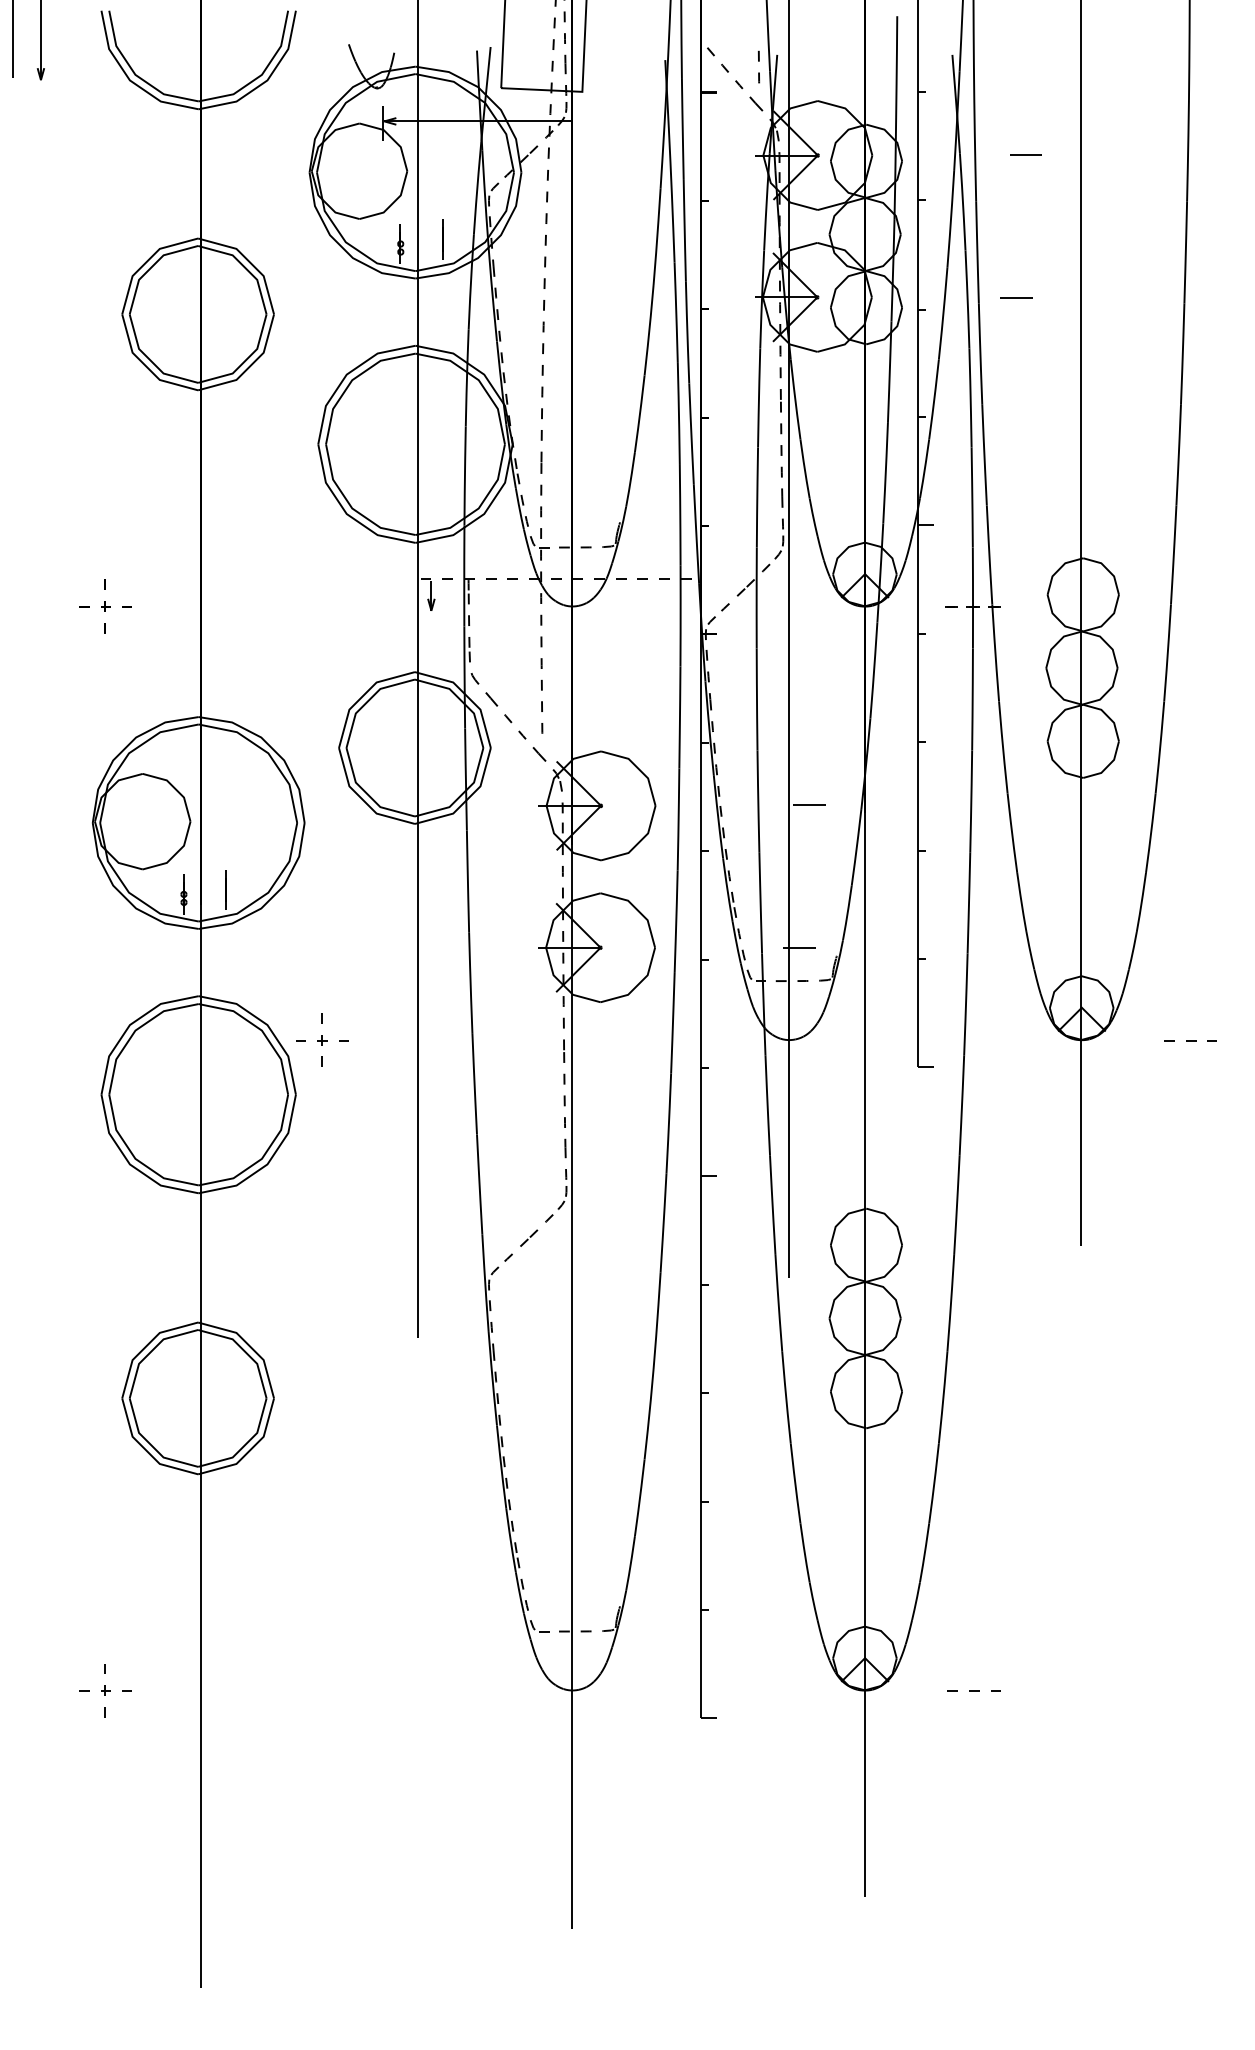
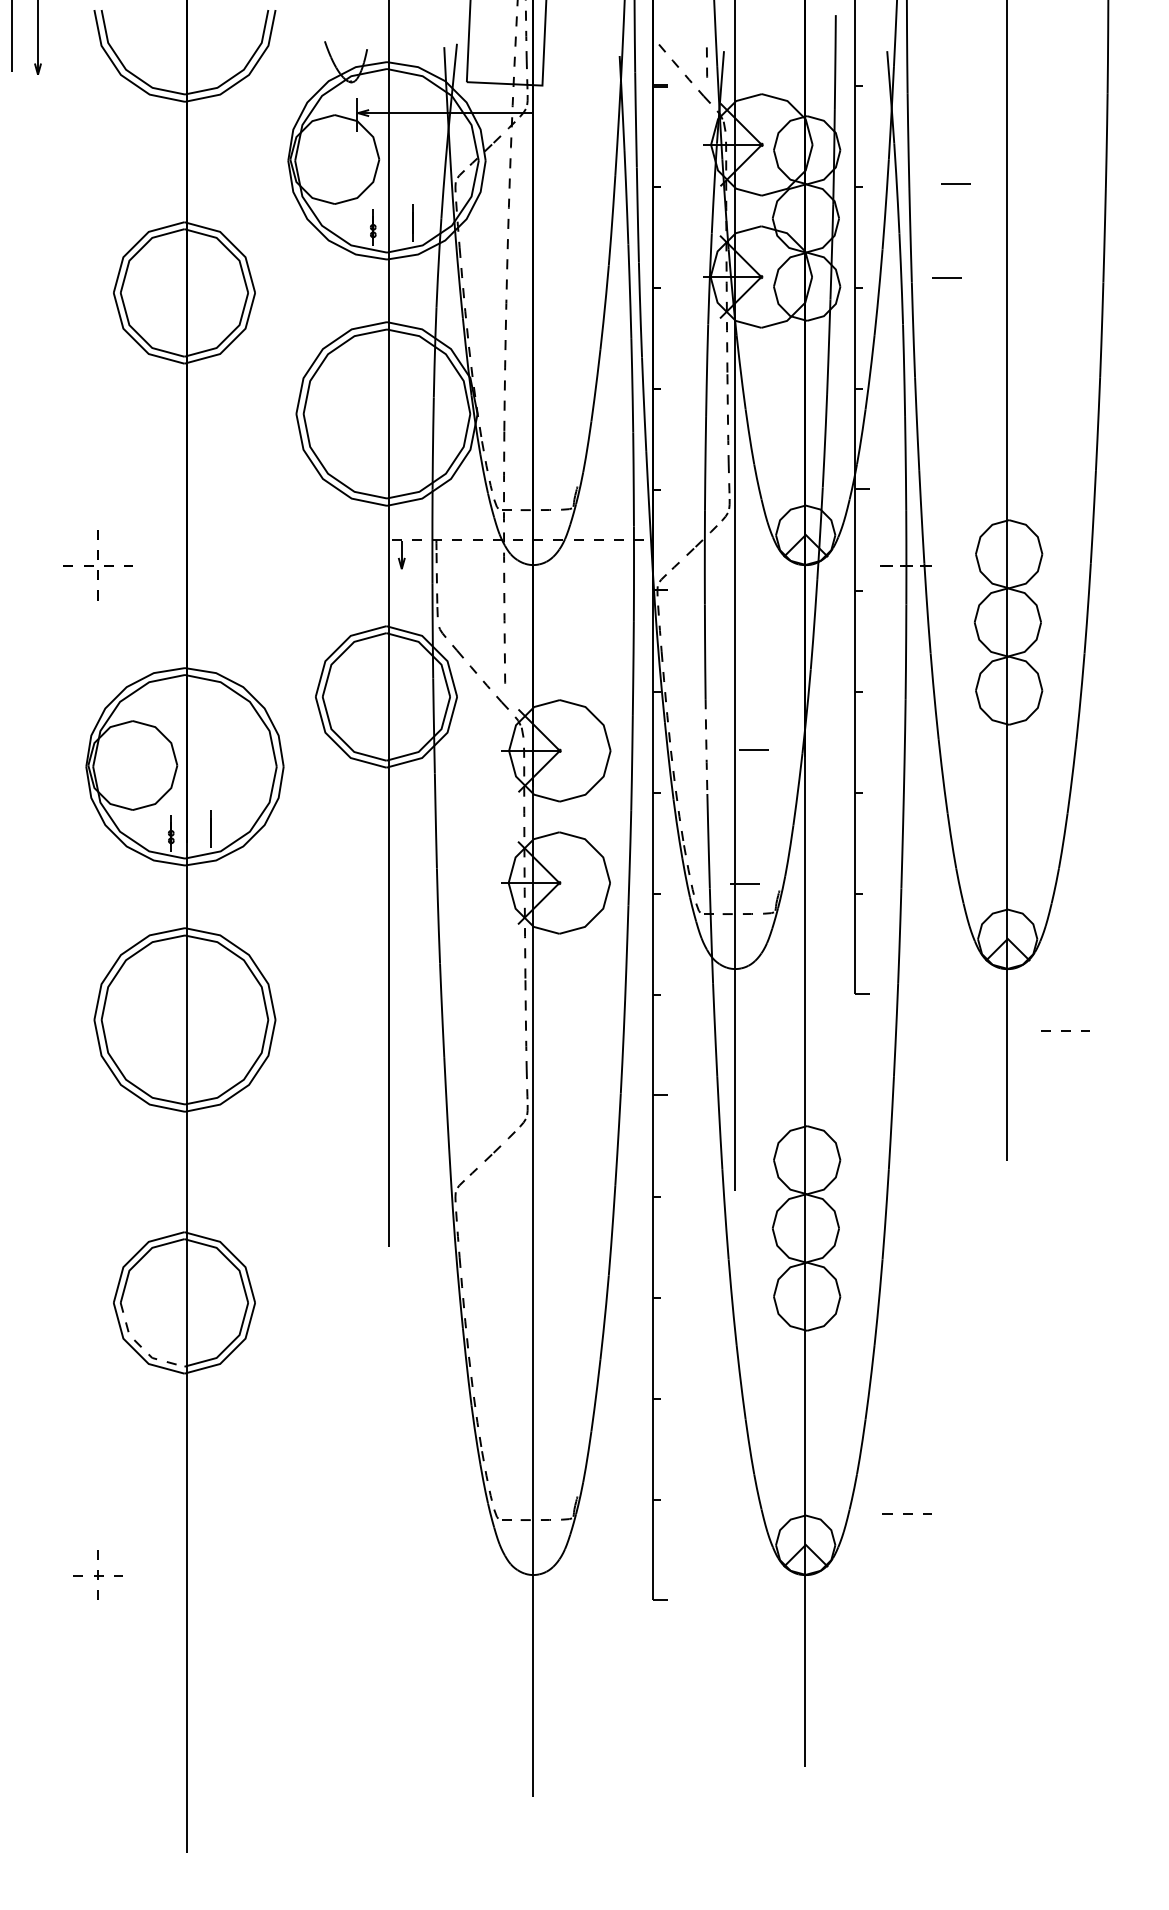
line: (1025, 154) -> (955, 184), moved
part: (105, 606) -> (98, 565), size x1.4
line: (758, 801) -> (706, 746), solid -> dashed
part: (322, 1039) -> (300, 968), removed
line: (1190, 1040) -> (1065, 1030), moved
line: (151, 1445) -> (141, 1346), solid -> dashed
line: (973, 1690) -> (906, 1513), moved

